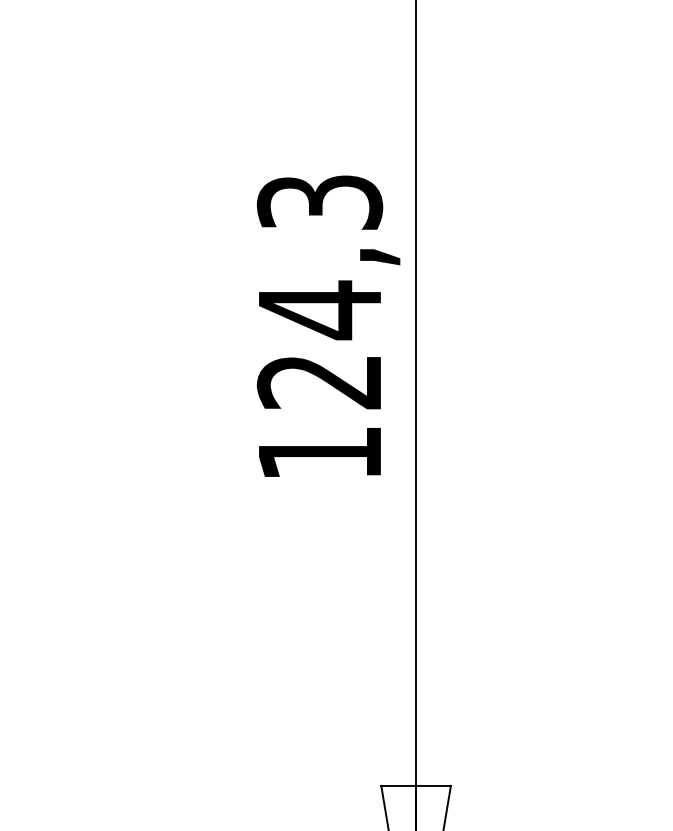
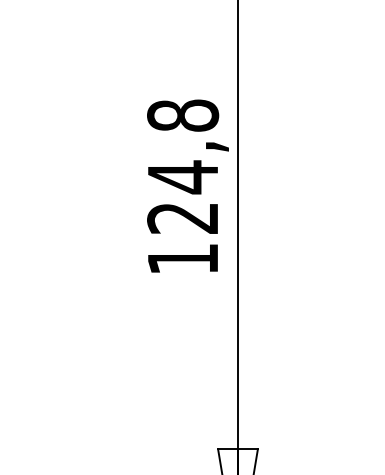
text: (320, 202) -> (183, 115), 124,3 -> 124,8

